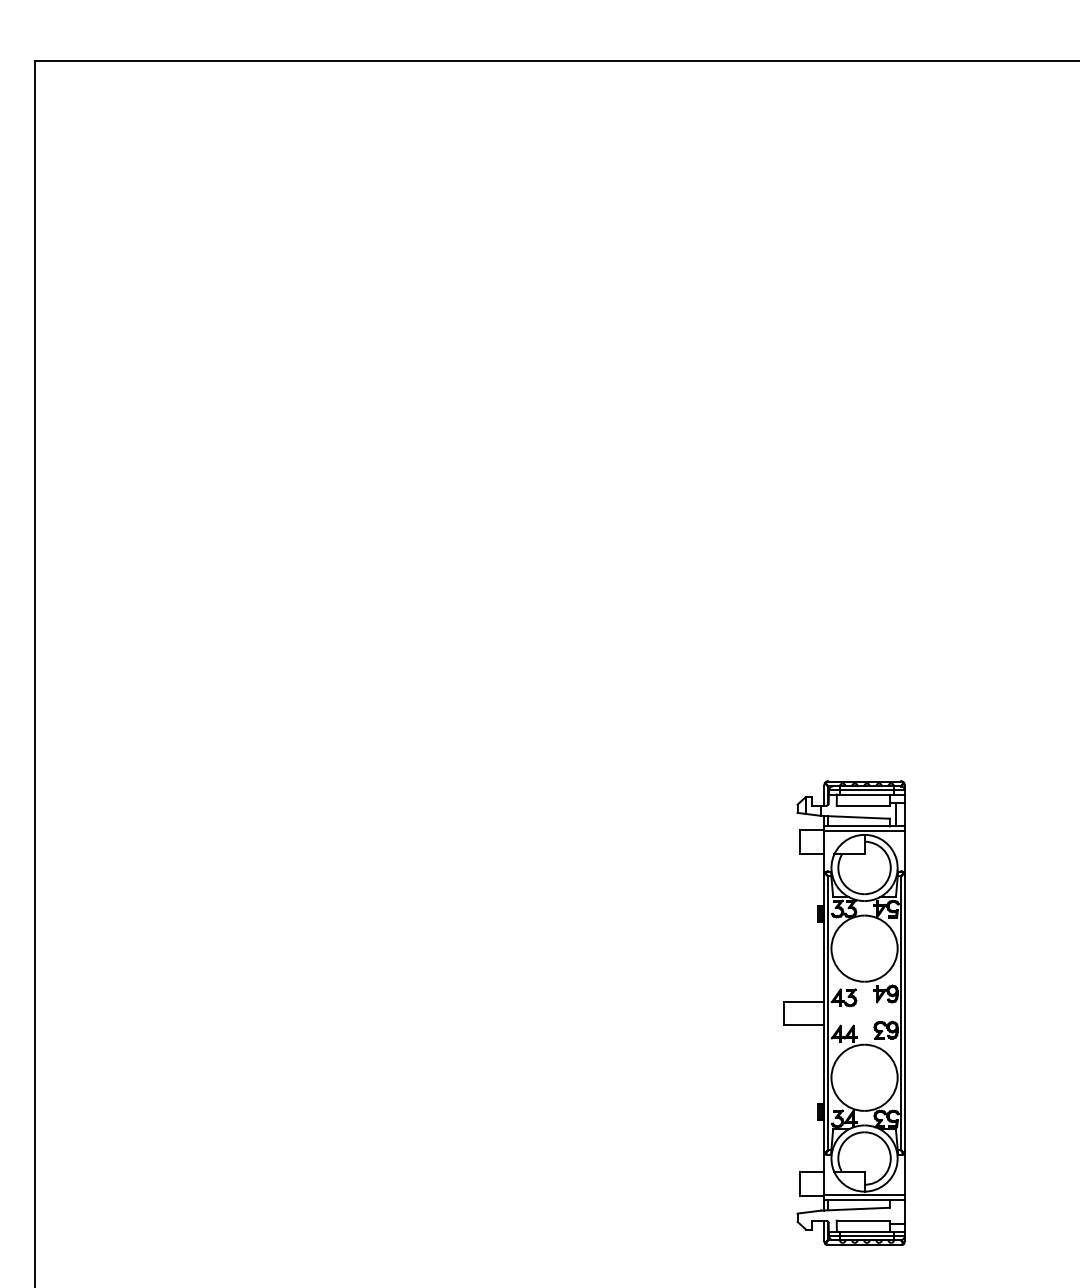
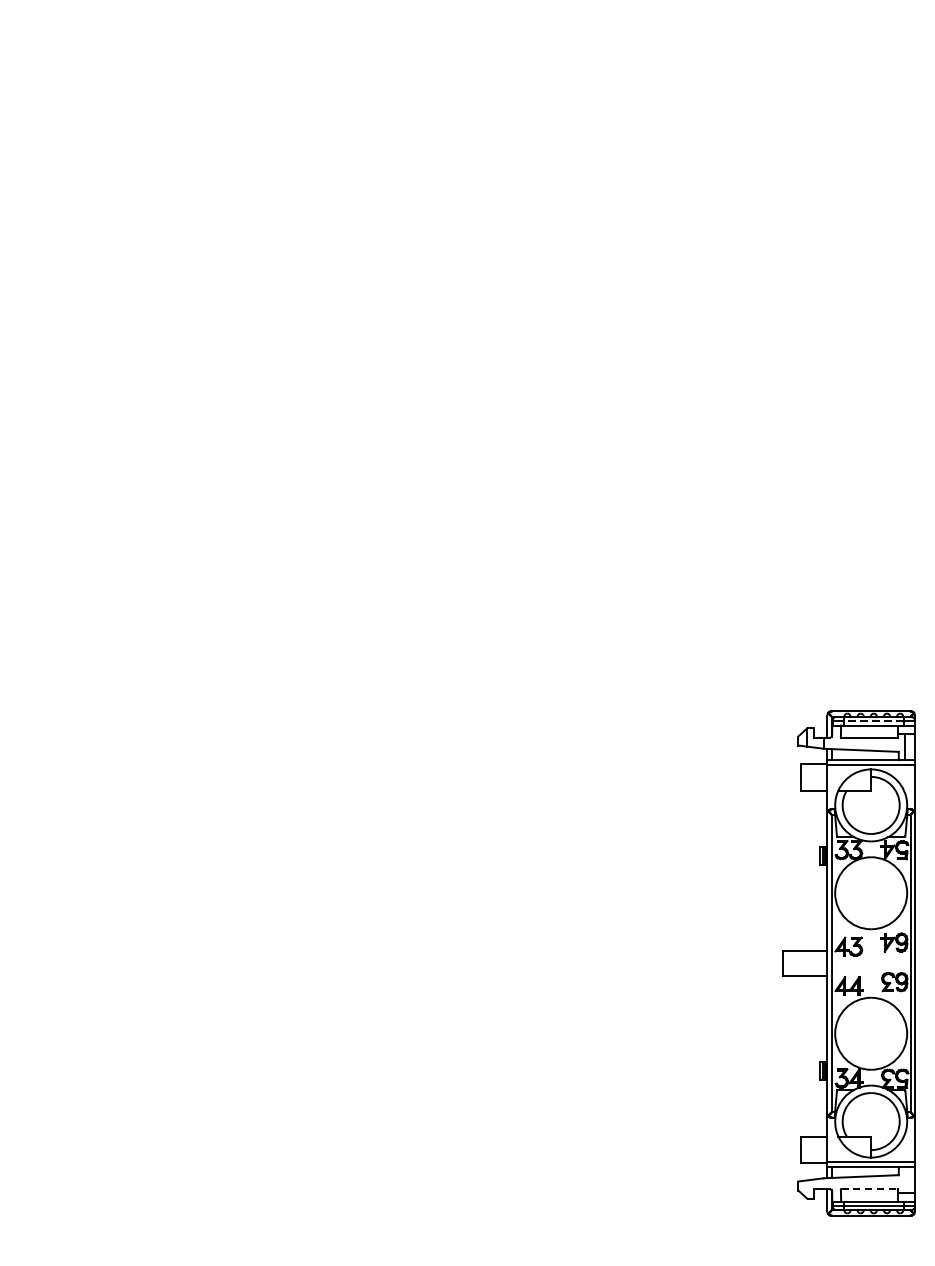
line: (866, 790) -> (873, 721), solid -> dashed
line: (863, 1220) -> (870, 1189), solid -> dashed

